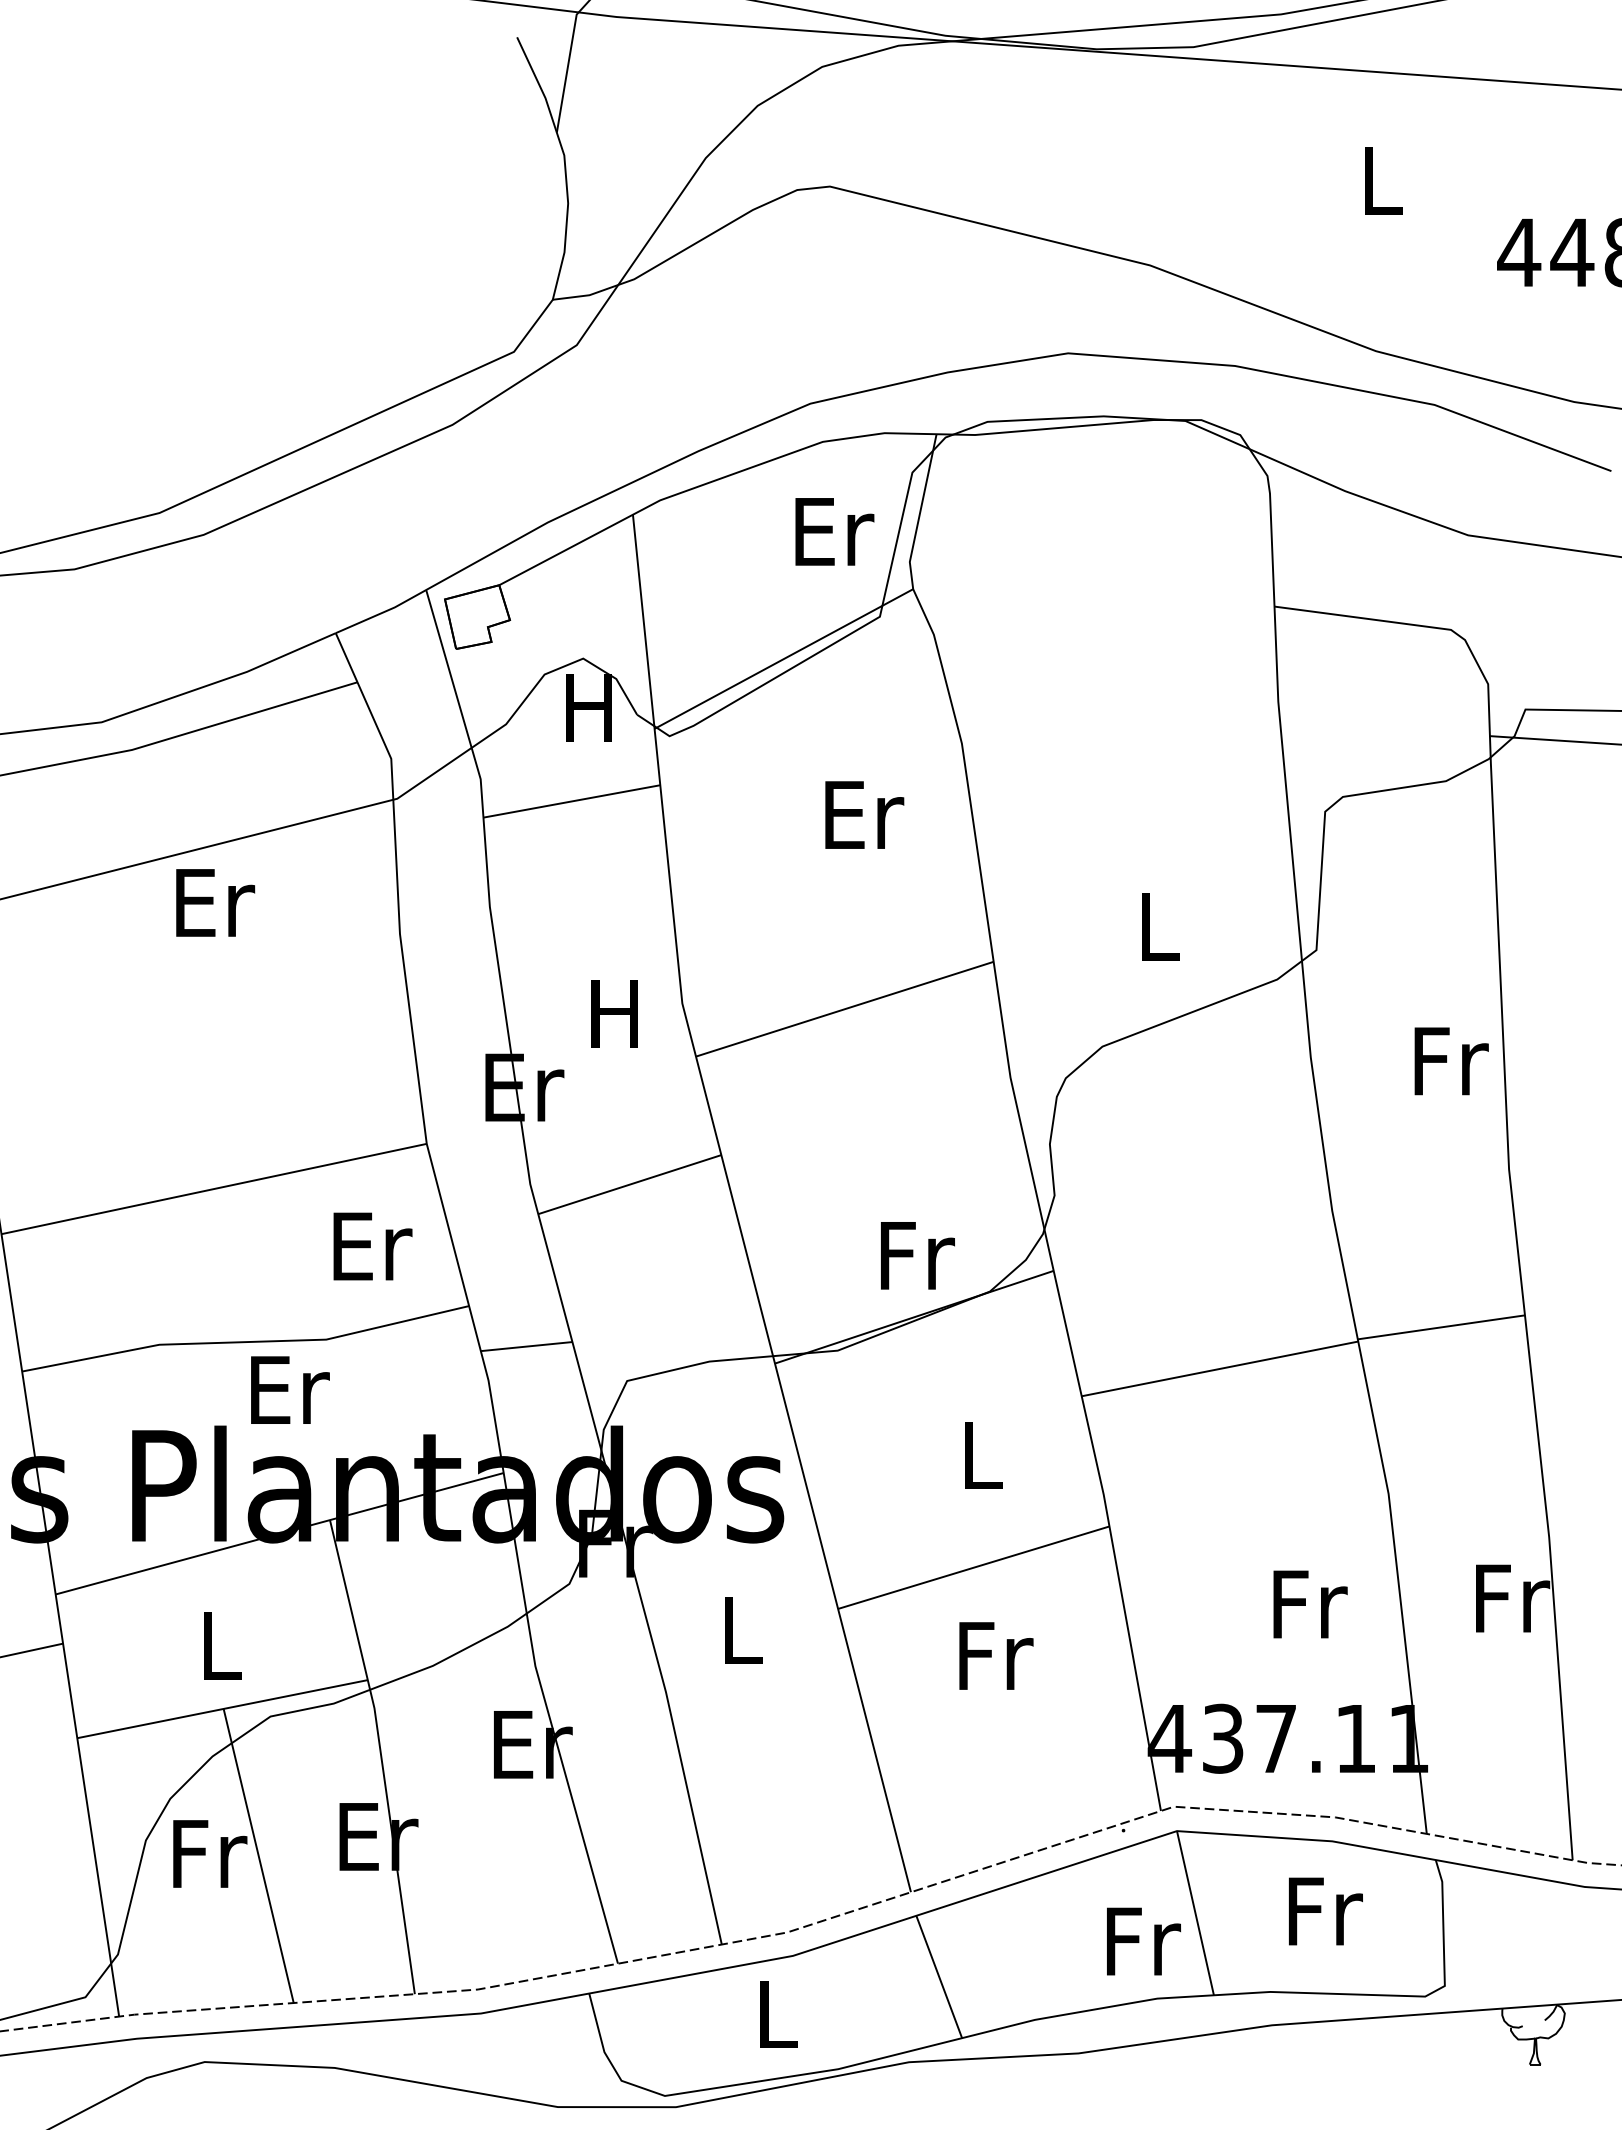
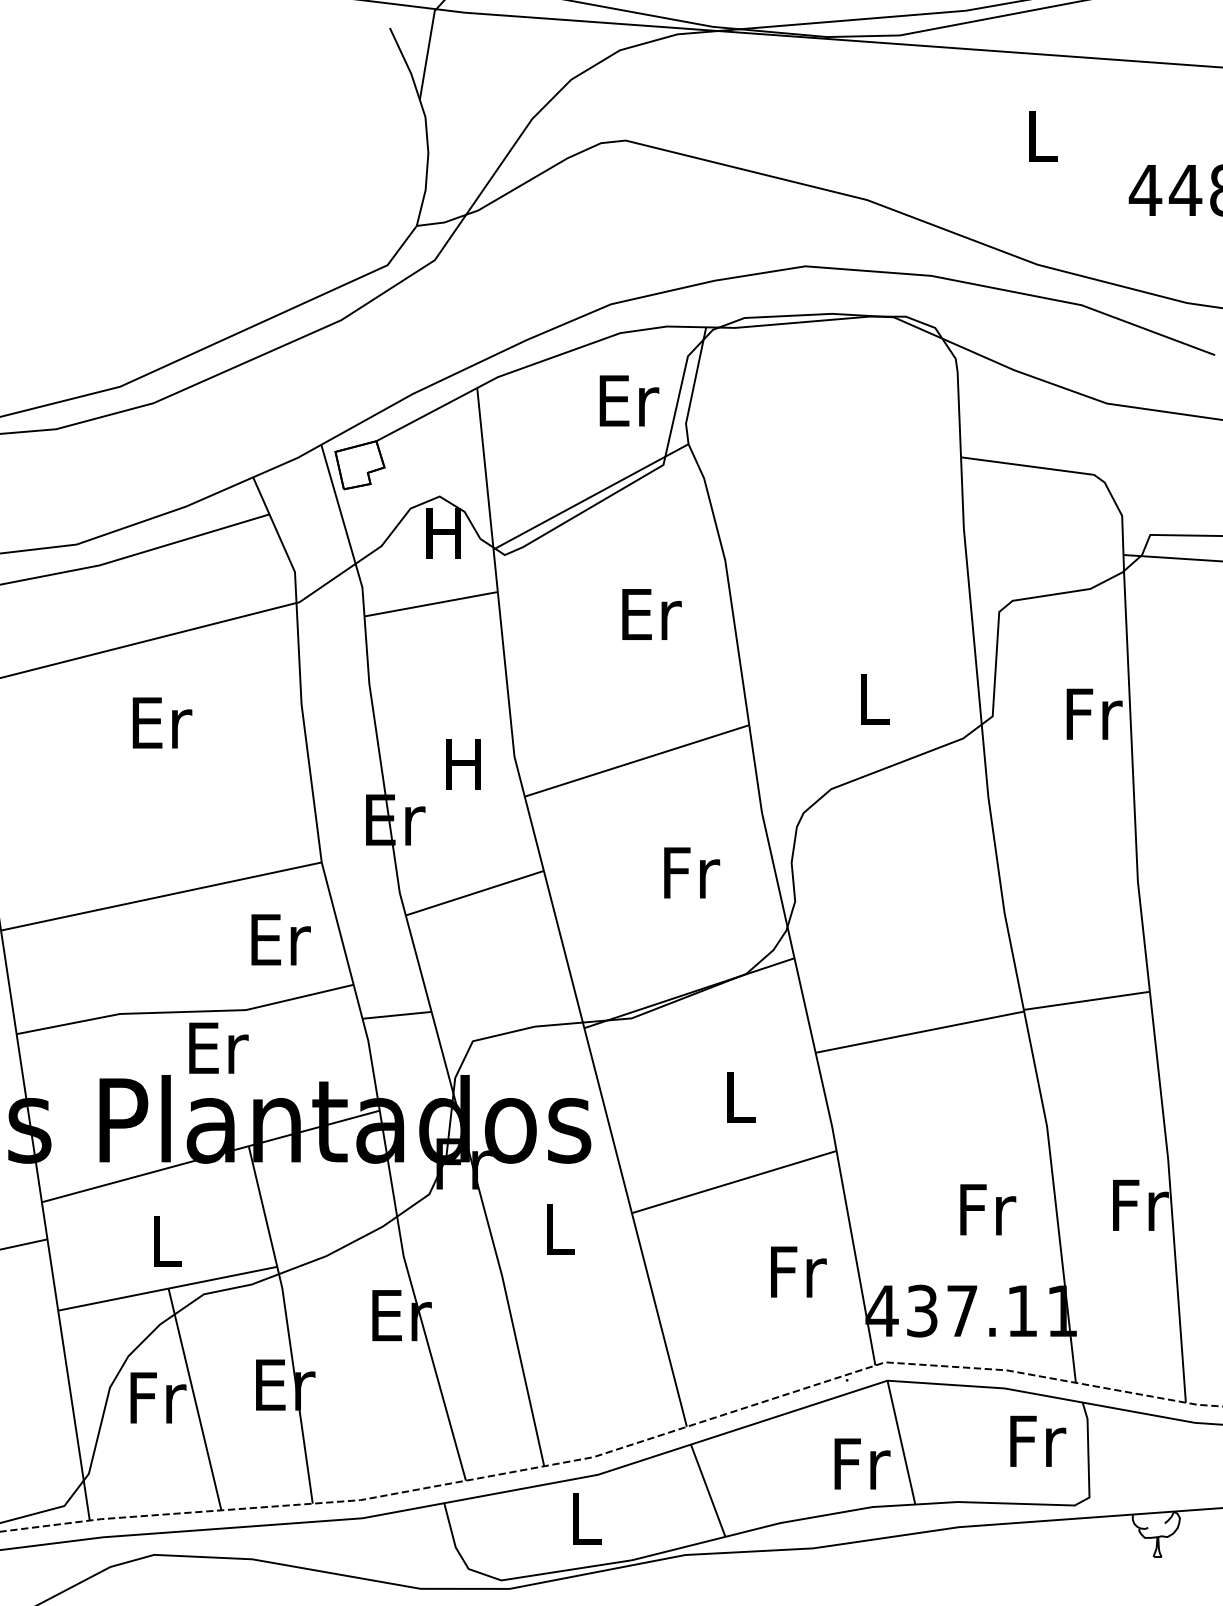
text: (215, 902) -> (162, 722), moved
text: (1451, 1061) -> (1094, 714), moved
text: (917, 1255) -> (691, 872), moved
text: (996, 1655) -> (798, 1271), moved
text: (1325, 1911) -> (1037, 1441), moved

